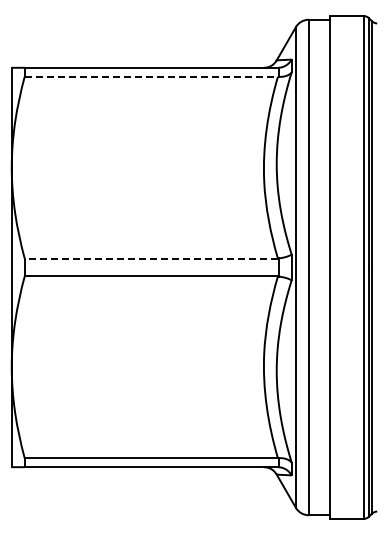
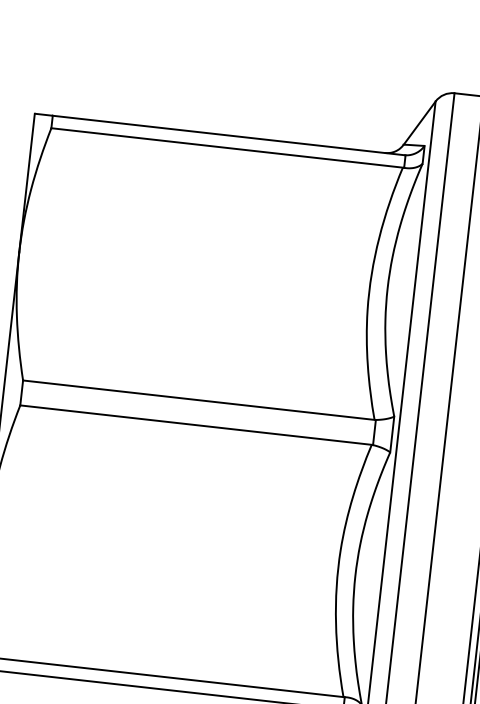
line: (151, 76) -> (227, 147), dashed -> solid
line: (151, 258) -> (199, 400), dashed -> solid

